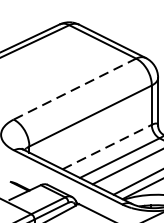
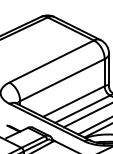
line: (76, 89) -> (52, 61), dashed -> solid
line: (108, 146) -> (74, 101), dashed -> solid

